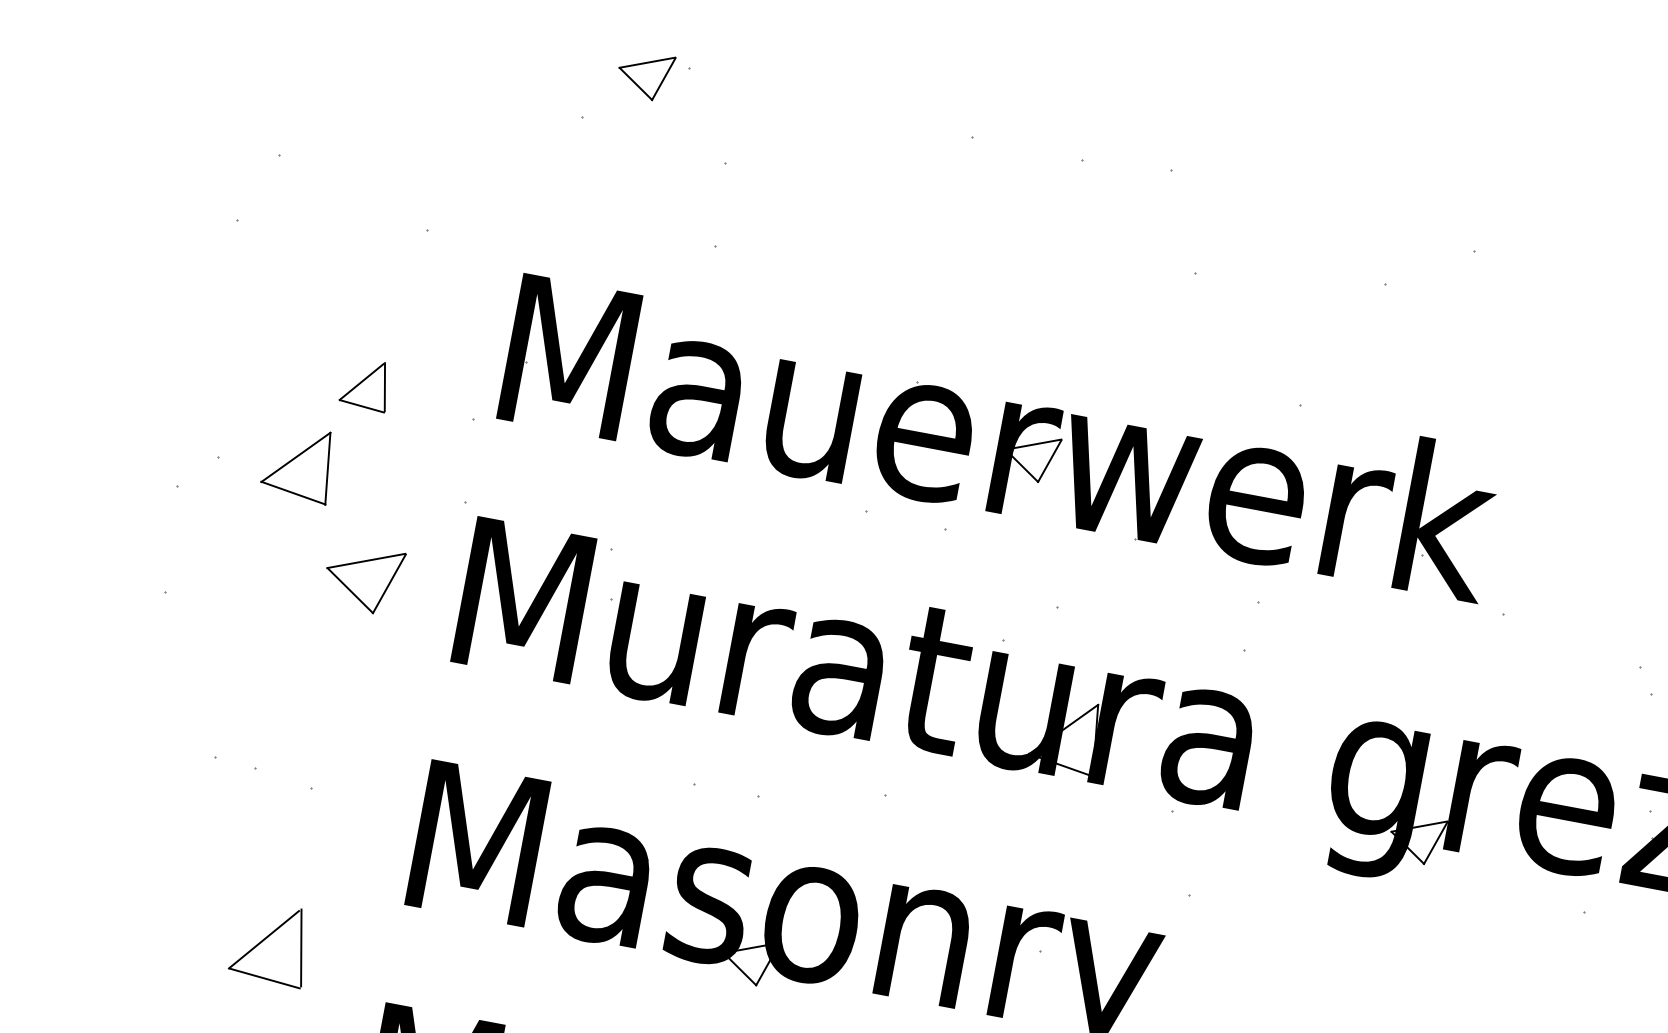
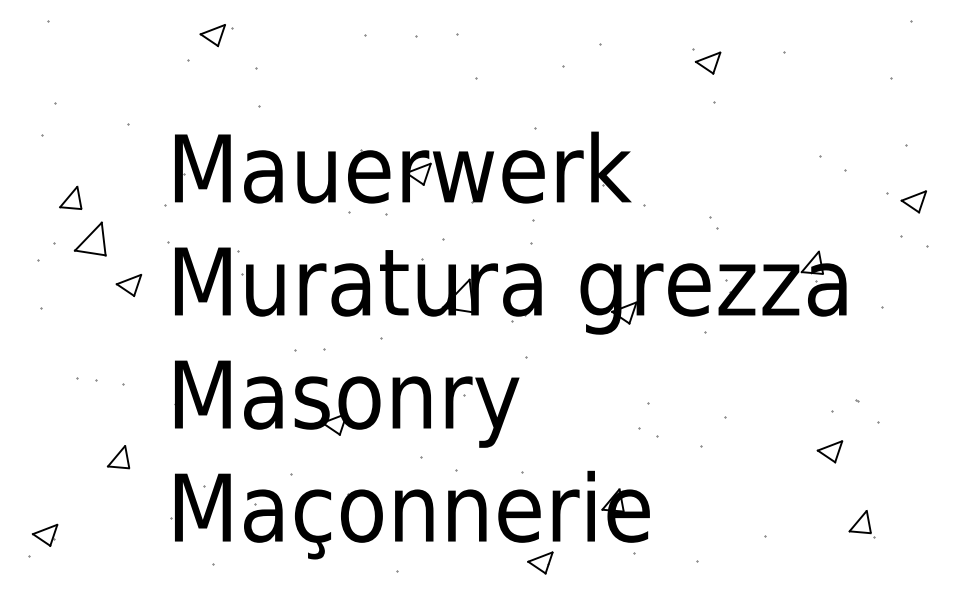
part: (365, 383) -> (70, 197), moved
part: (362, 578) -> (128, 285), size x0.71
part: (270, 944) -> (118, 457), size x0.62

